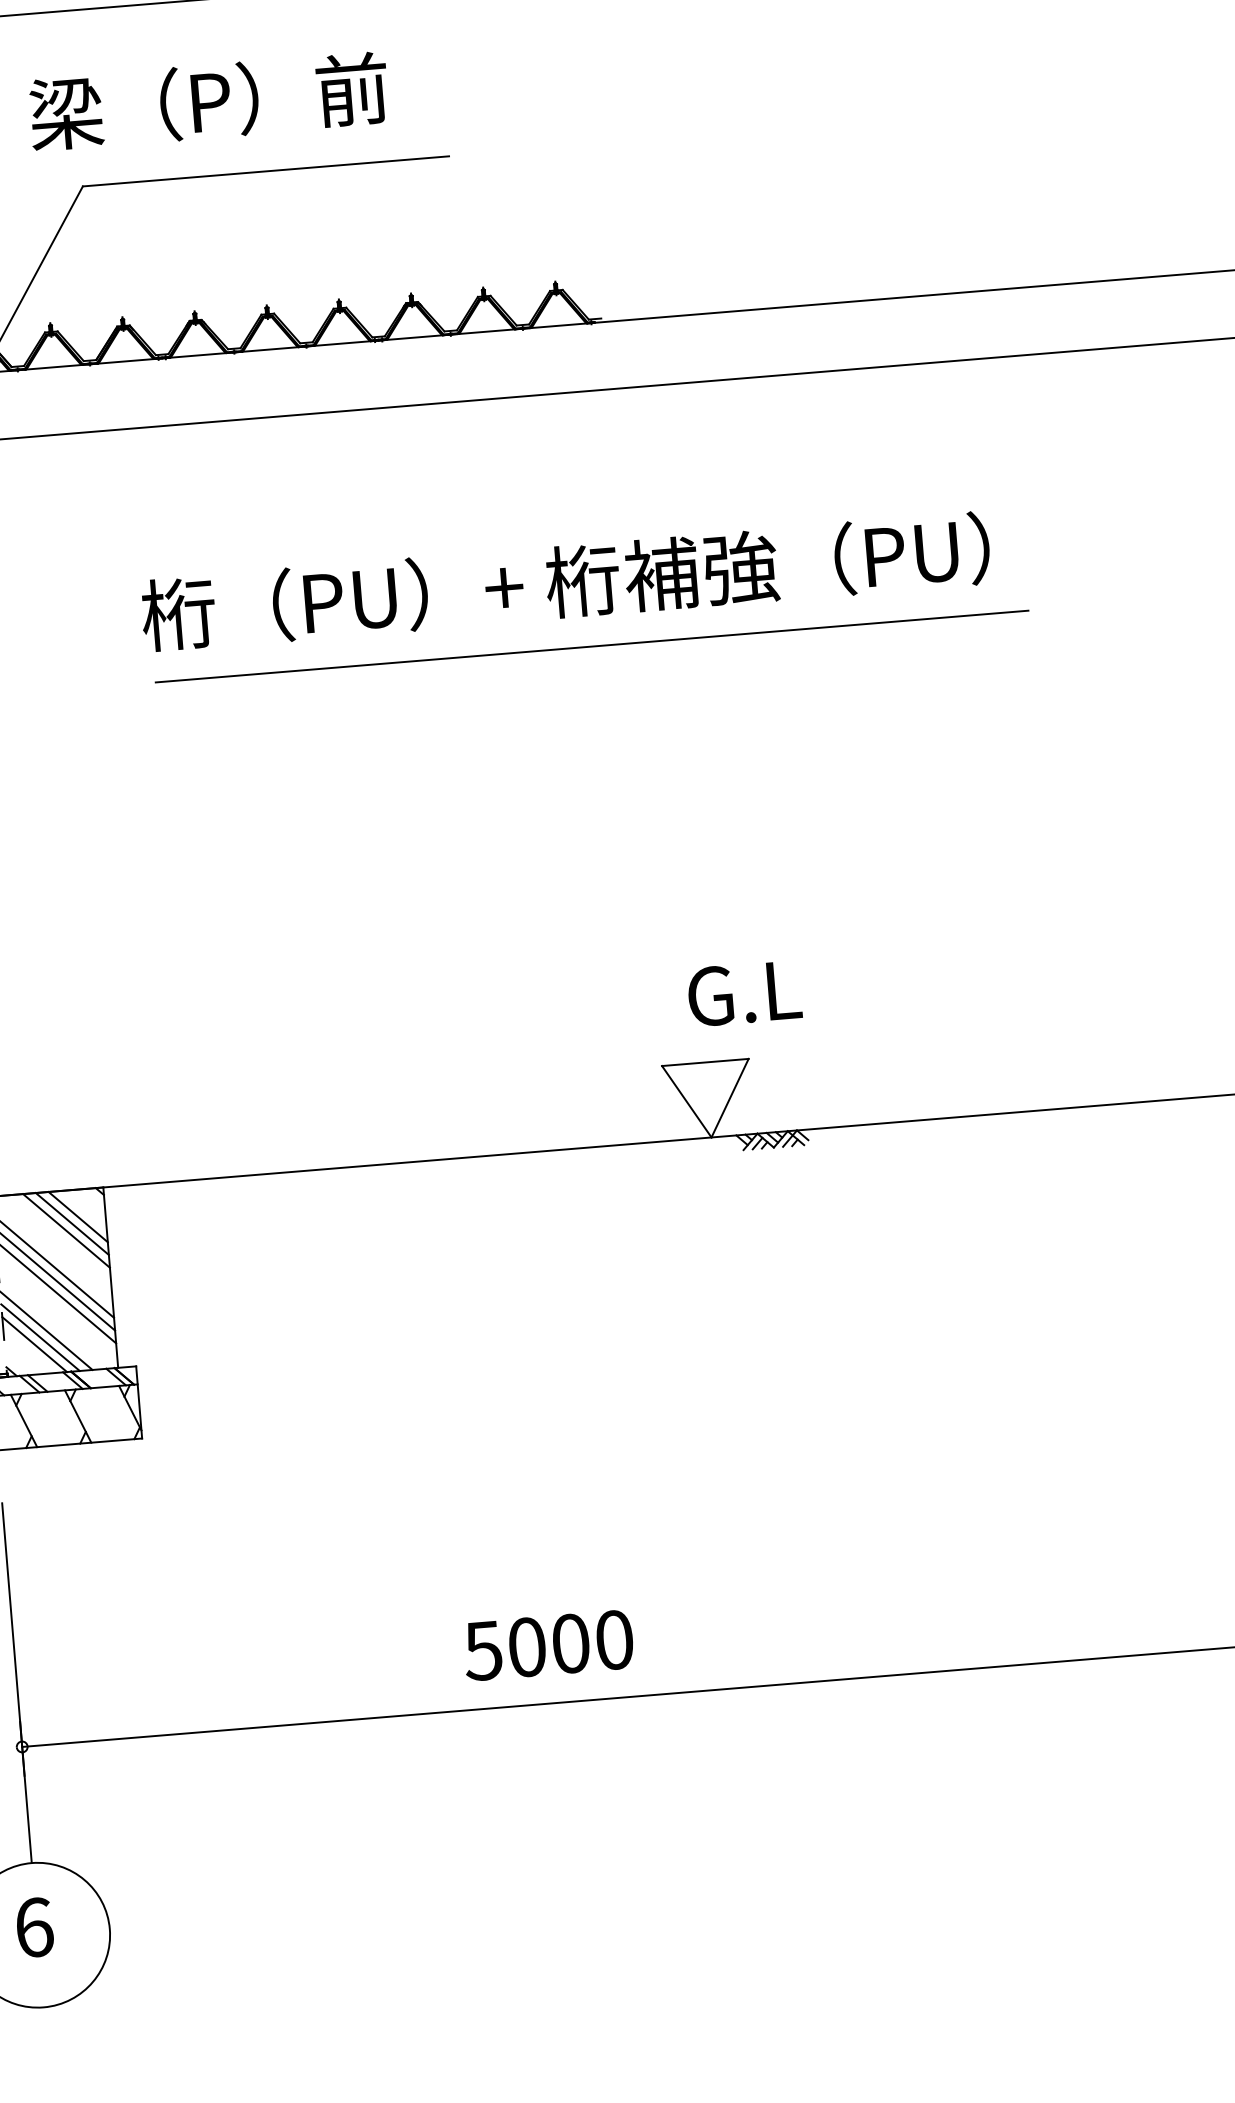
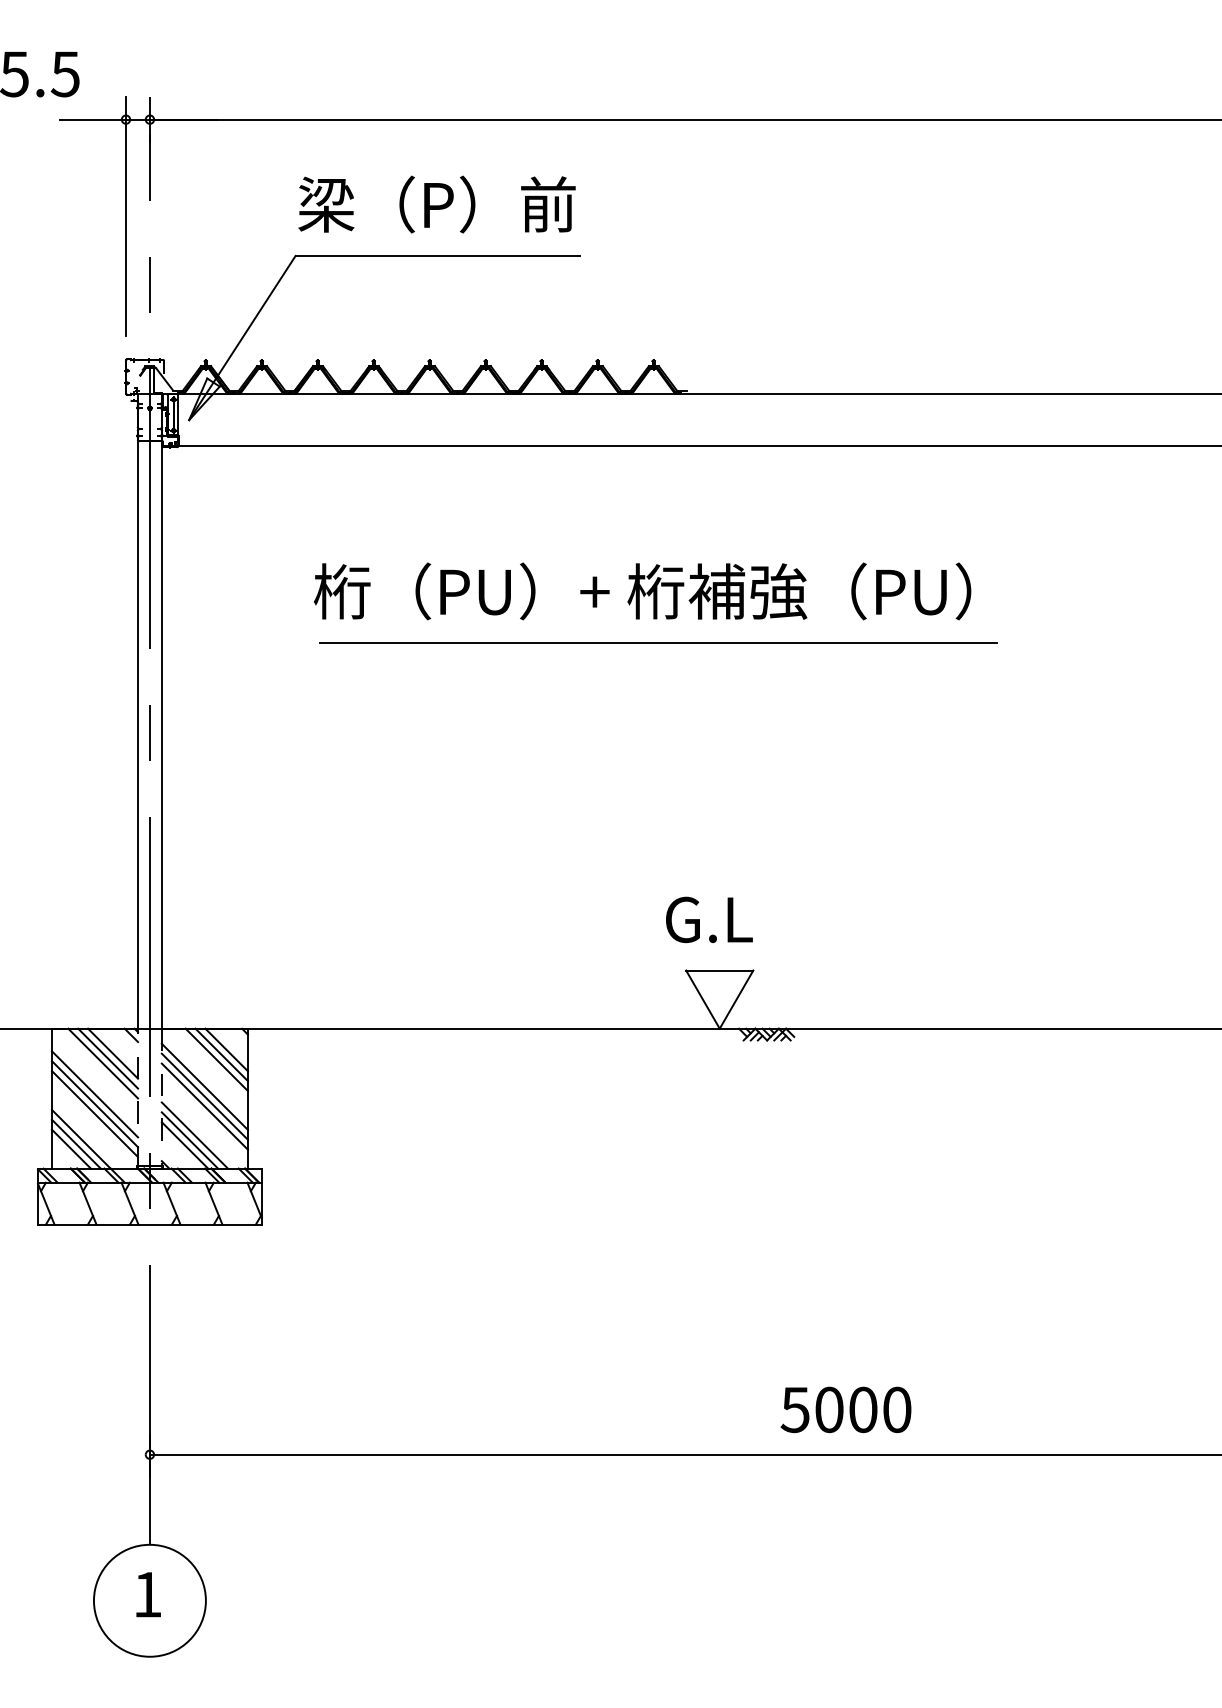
text: (208, 101) -> (436, 204), moved
text: (744, 993) -> (709, 919), moved
text: (547, 1645) -> (845, 1409), moved
text: (35, 1927) -> (148, 1594), 6 -> 1

